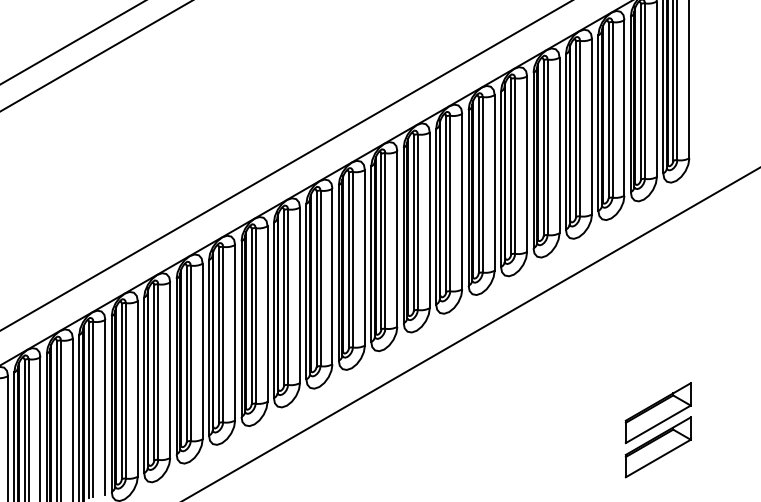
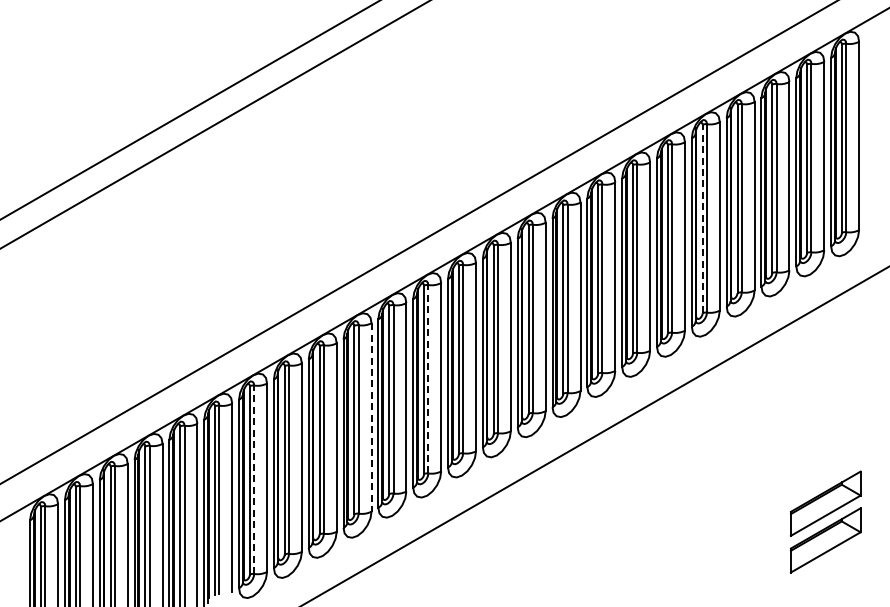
line: (543, 147) -> (702, 218), solid -> dashed
line: (288, 296) -> (428, 378), solid -> dashed
line: (235, 332) -> (371, 417), solid -> dashed
line: (126, 390) -> (254, 479), solid -> dashed

